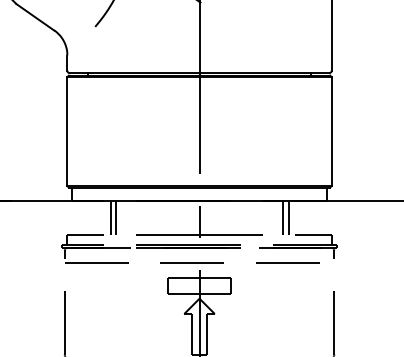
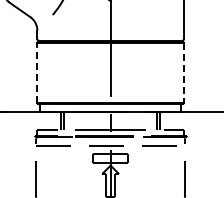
line: (67, 130) -> (37, 72), solid -> dashed
line: (330, 132) -> (183, 73), solid -> dashed

